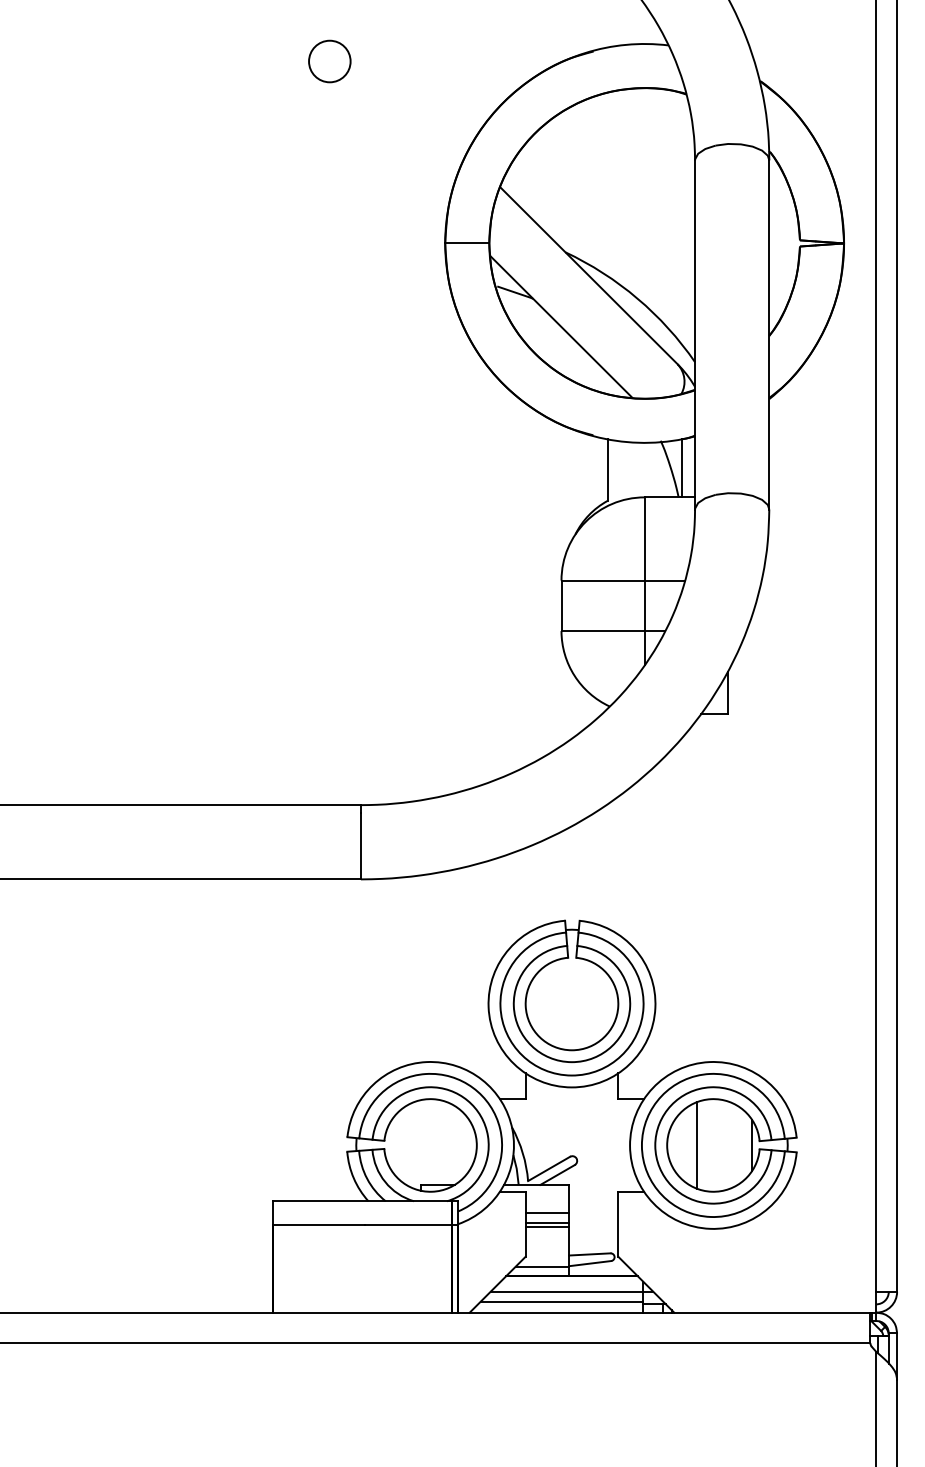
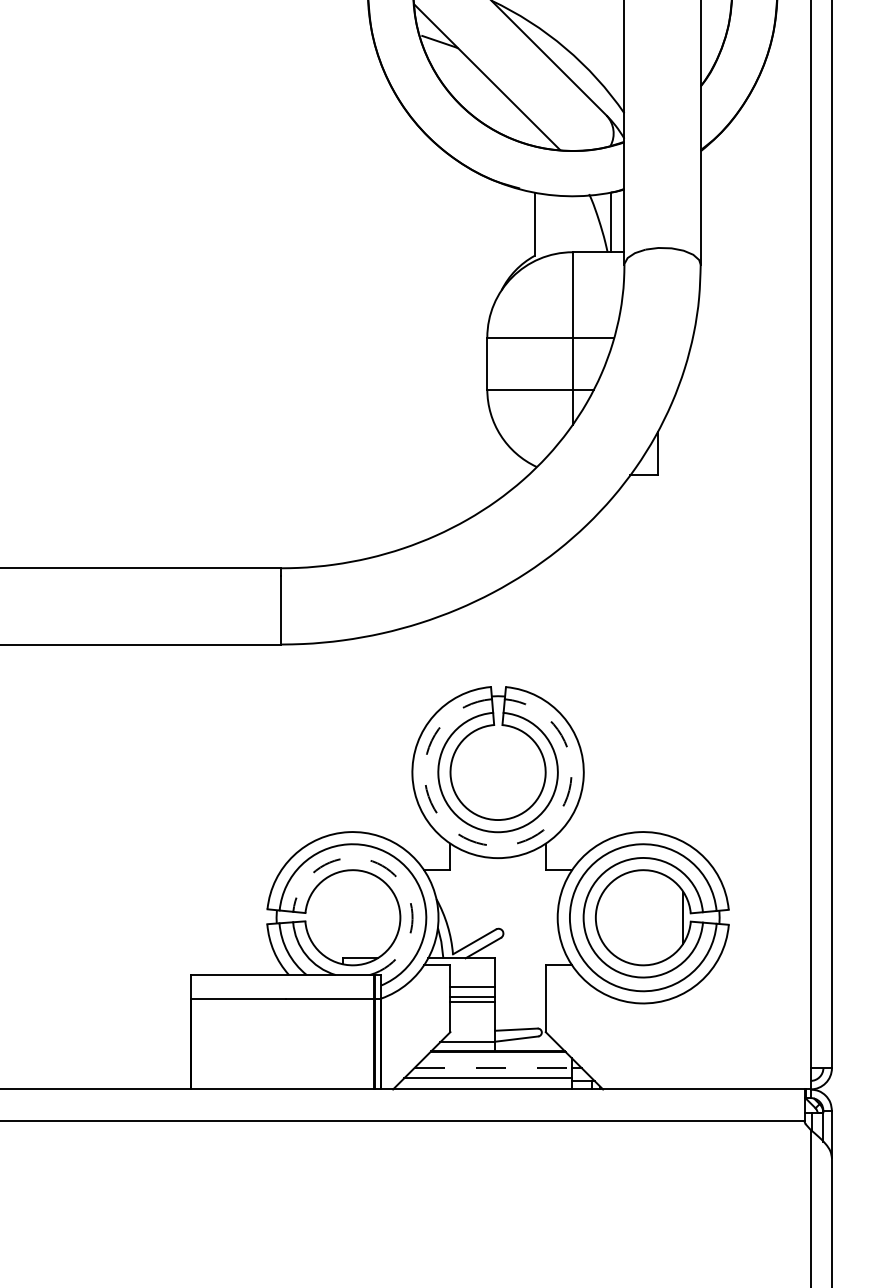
arc: (571, 1075) -> (497, 845), solid -> dashed
arc: (467, 1100) -> (390, 871), solid -> dashed
line: (696, 1145) -> (625, 917), removed
line: (567, 1291) -> (493, 1067), solid -> dashed

